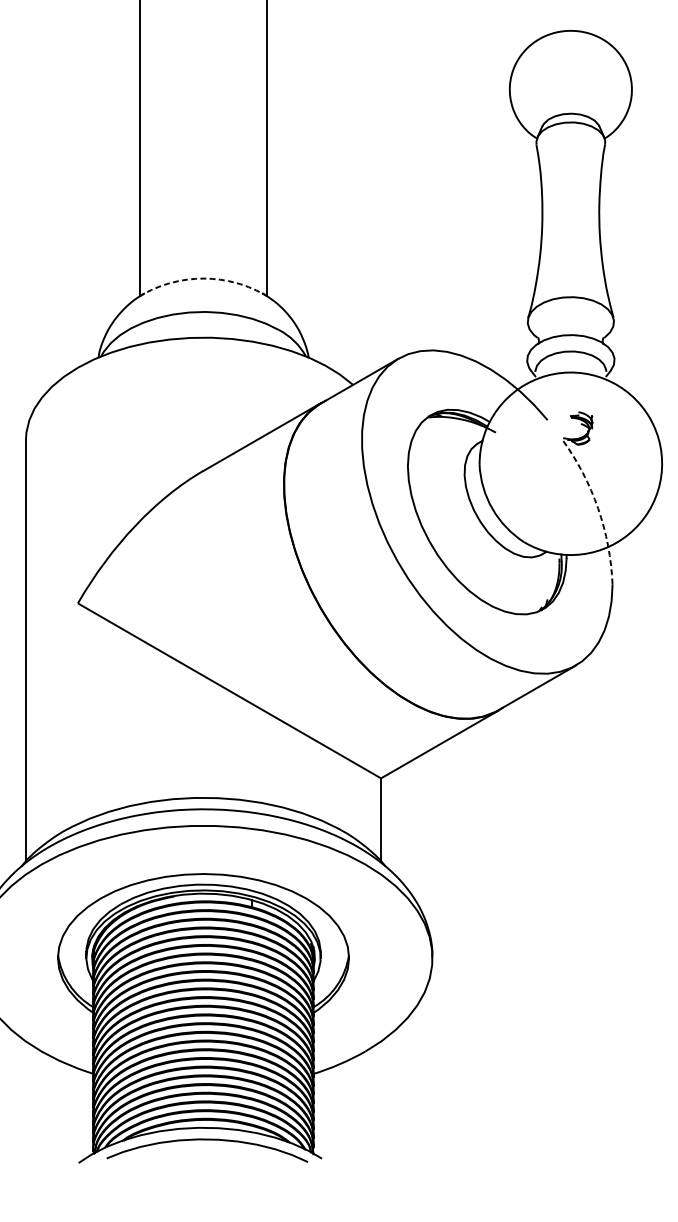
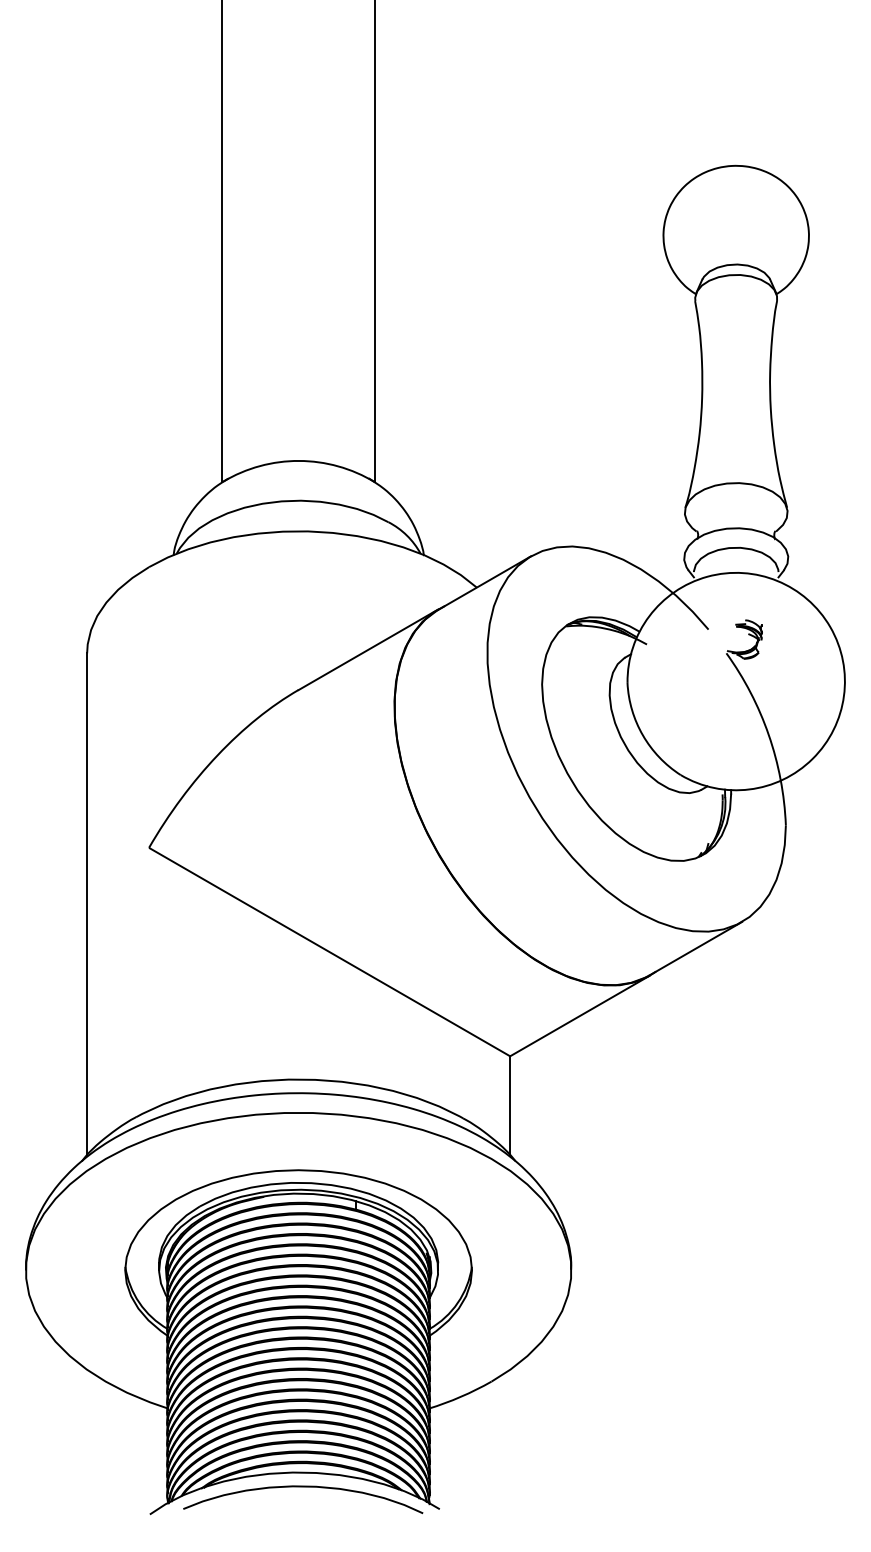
arc: (204, 278) -> (299, 460), dashed -> solid
arc: (597, 508) -> (768, 734), dashed -> solid

